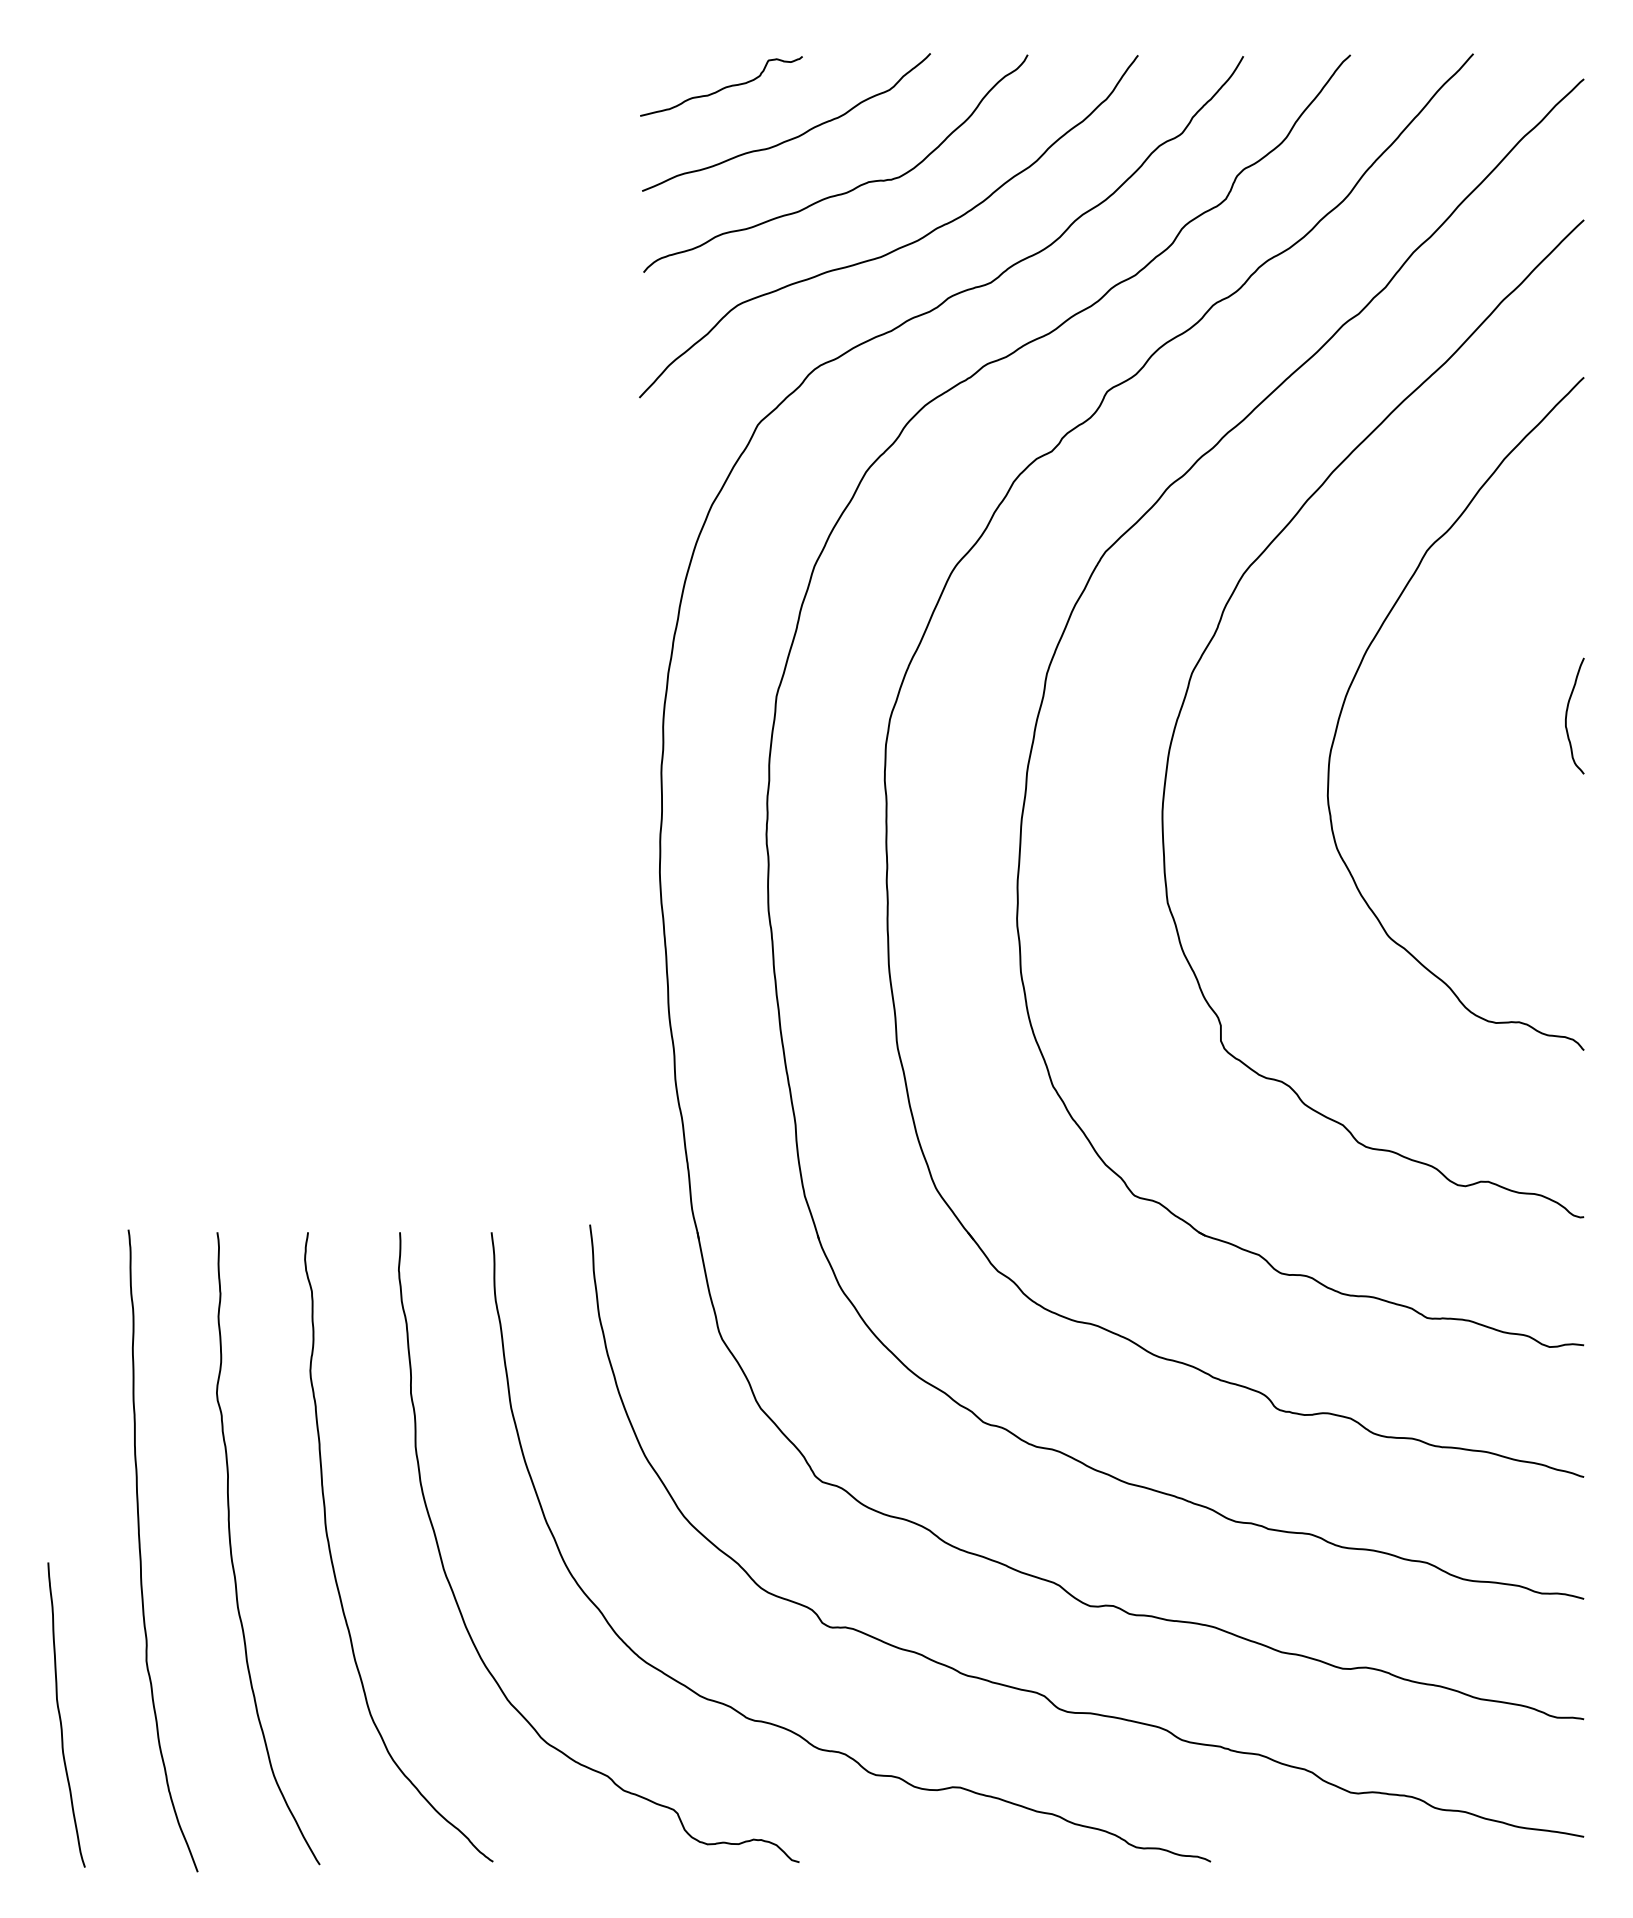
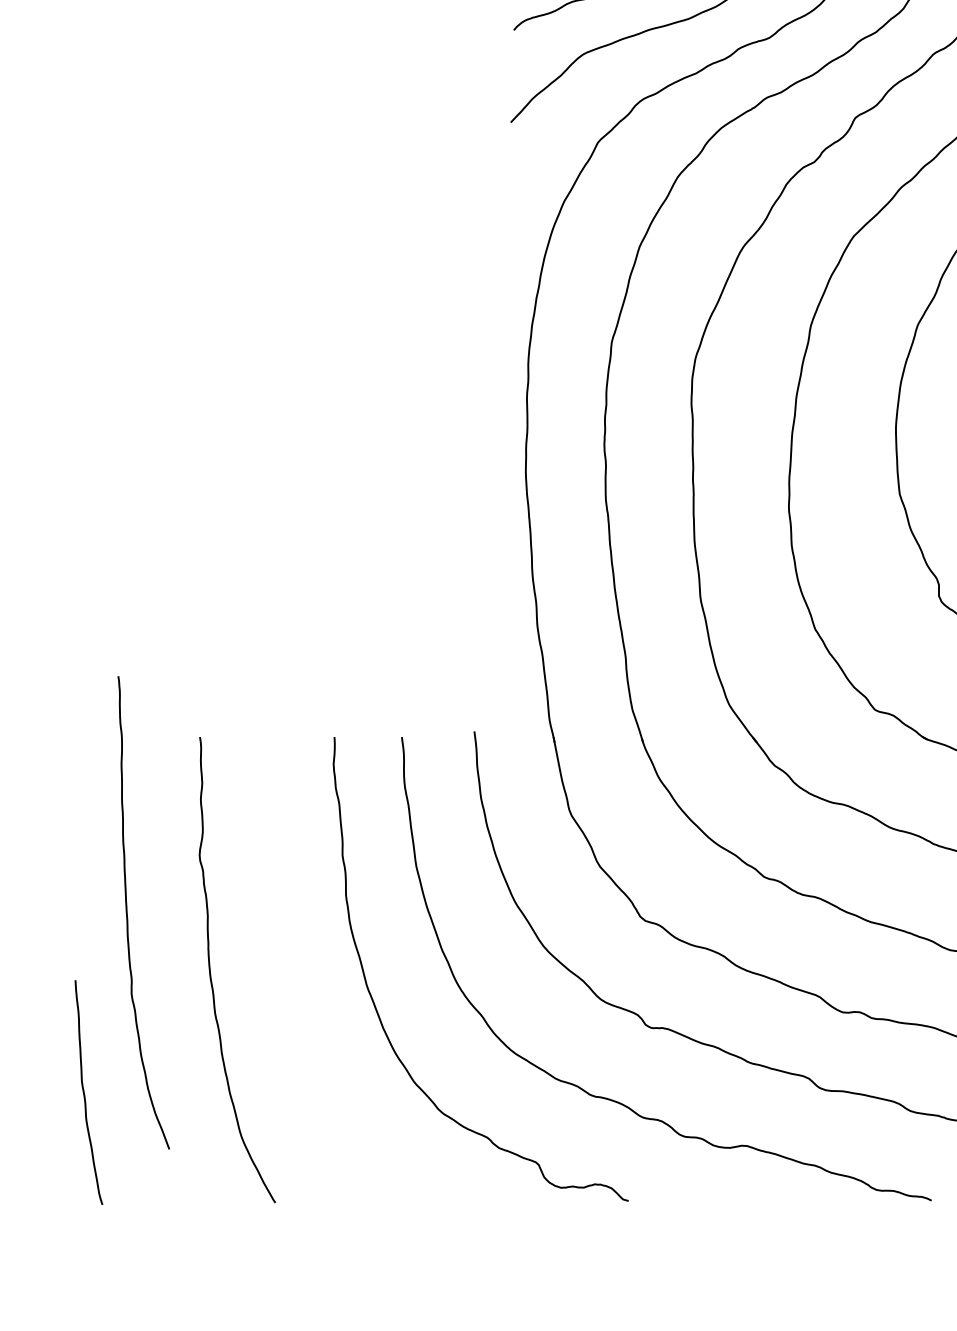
curve: (141, 1554) -> (127, 915), moved
curve: (332, 1558) -> (284, 977), removed

